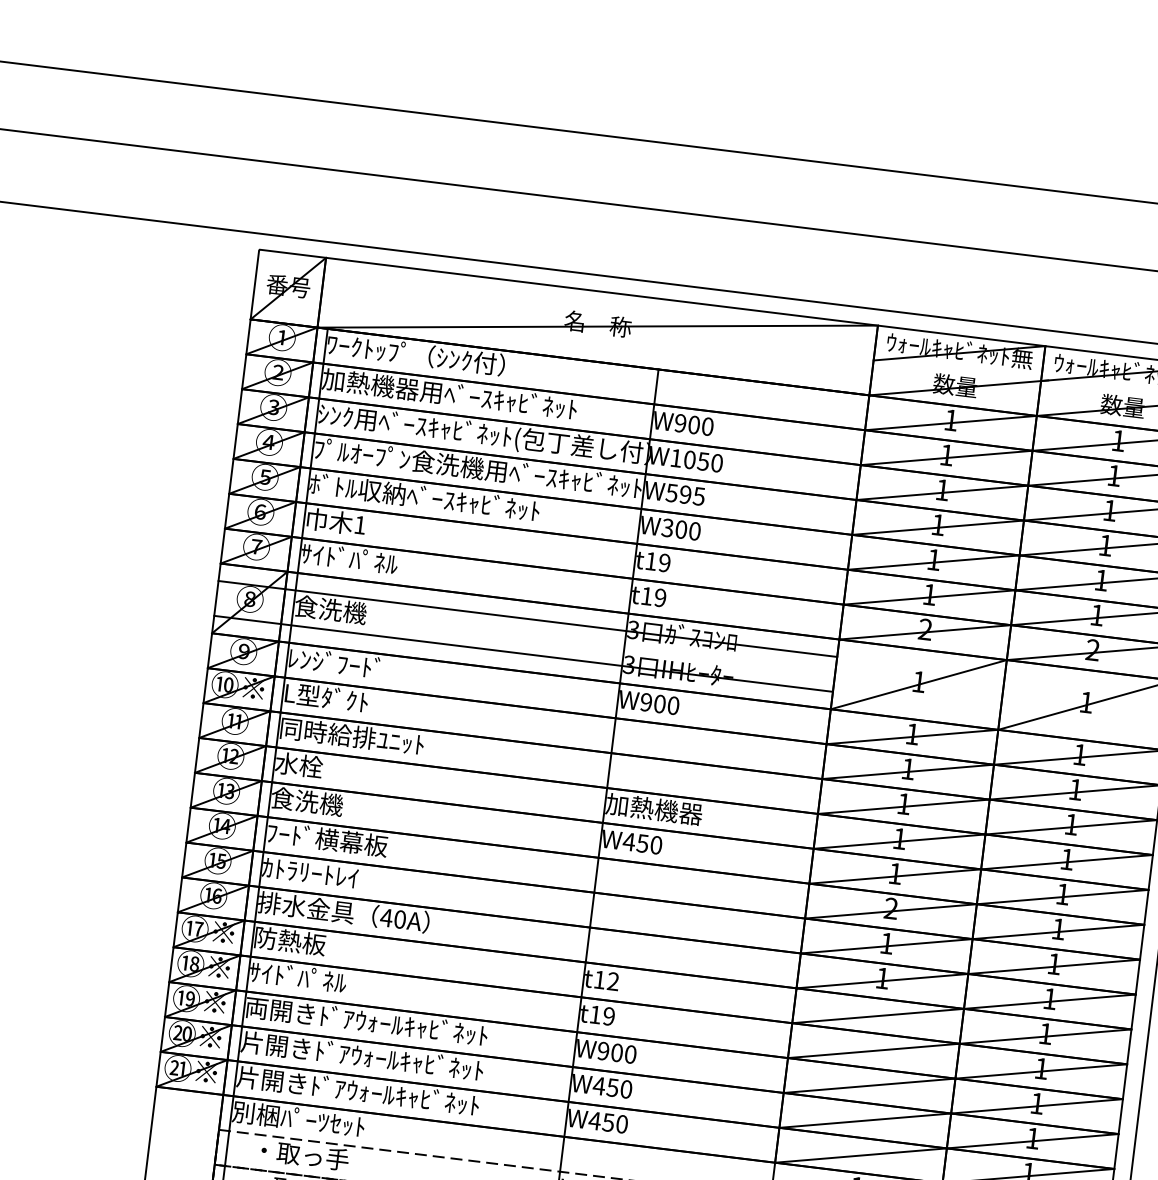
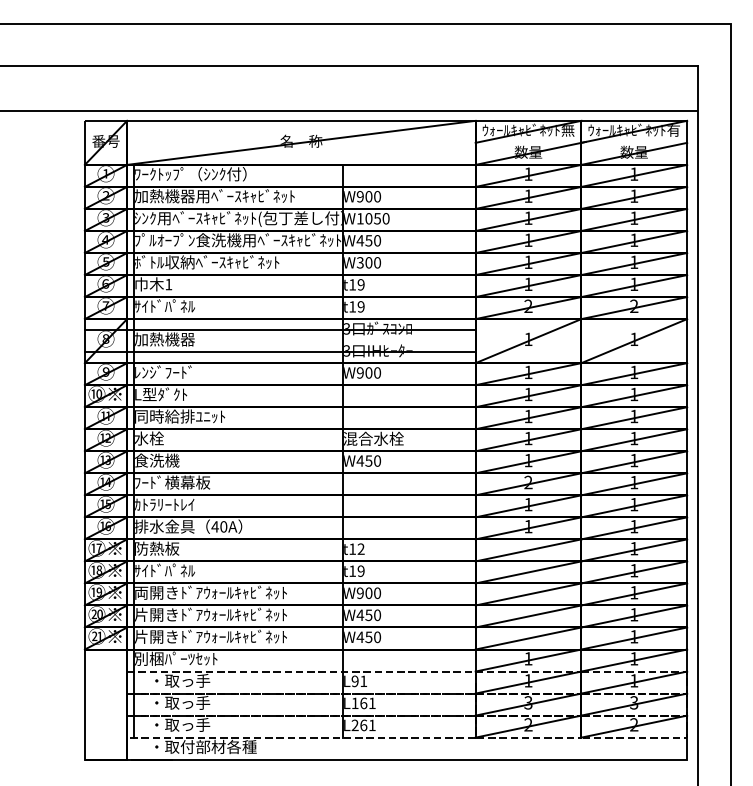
text: (684, 494) -> (368, 240), W595 -> W450
text: (342, 611) -> (164, 339), 食洗機 -> 加熱機器
text: (654, 808) -> (373, 438), 加熱機器 -> 混合水栓

